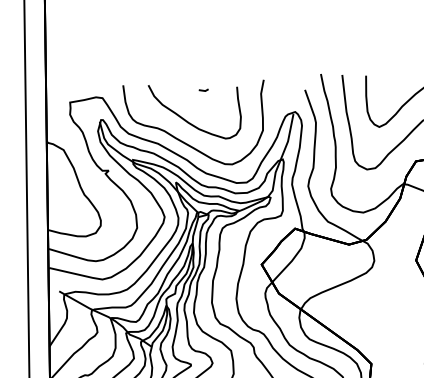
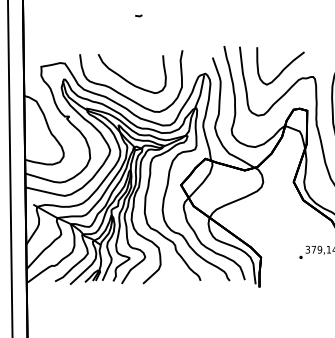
line: (203, 89) -> (138, 15), moved

